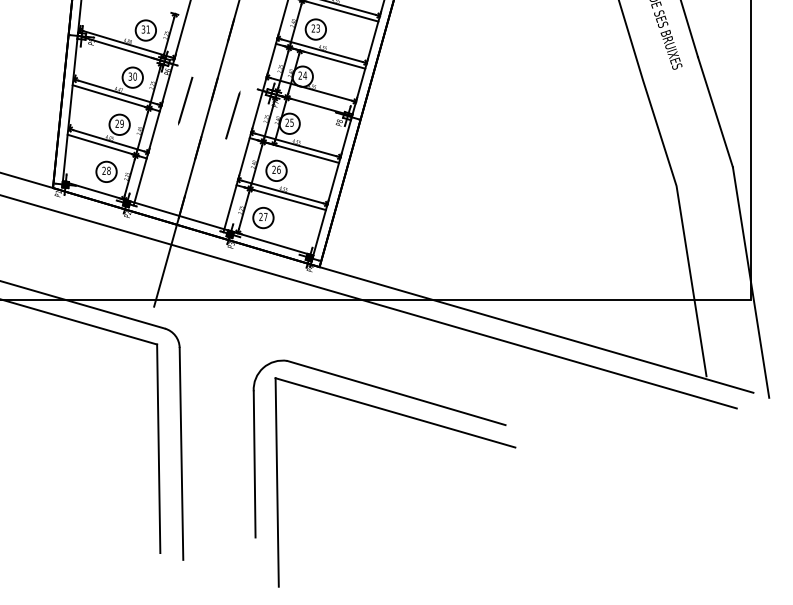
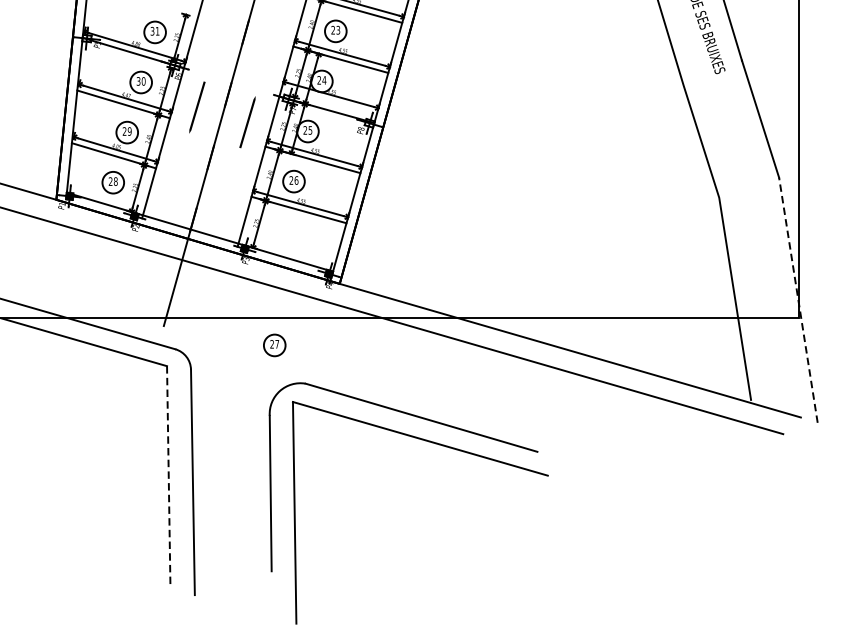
part: (263, 218) -> (274, 345), moved
line: (751, 282) -> (798, 300), solid -> dashed
line: (158, 449) -> (168, 477), solid -> dashed

